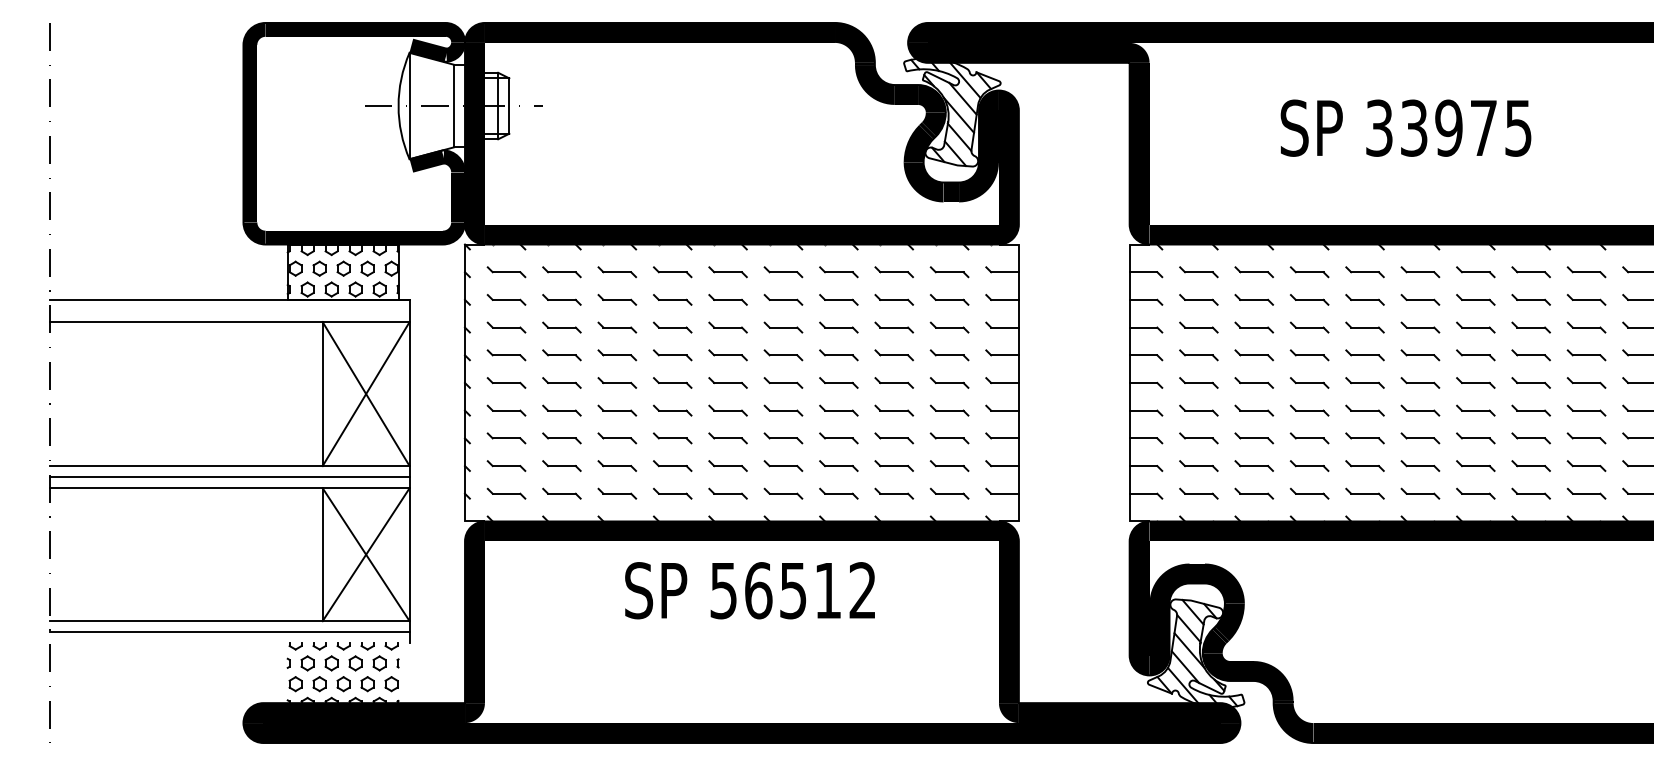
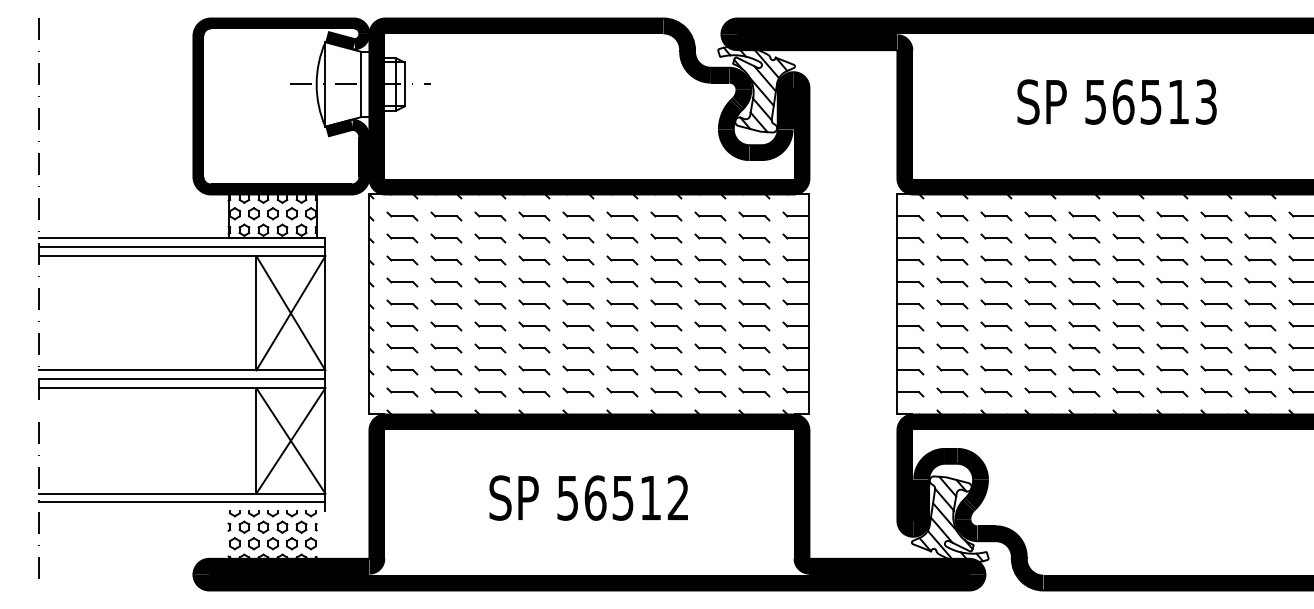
text: (1448, 127) -> (1150, 101), 33975 -> 56513
line: (229, 310) -> (182, 246), added
text: (749, 590) -> (588, 497), moved

